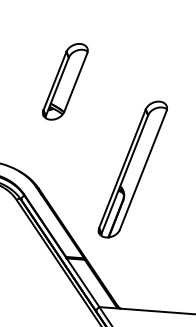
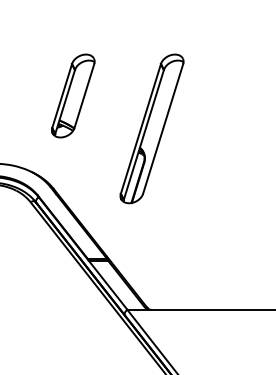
part: (65, 81) -> (73, 95), moved
part: (132, 169) -> (151, 128), moved

